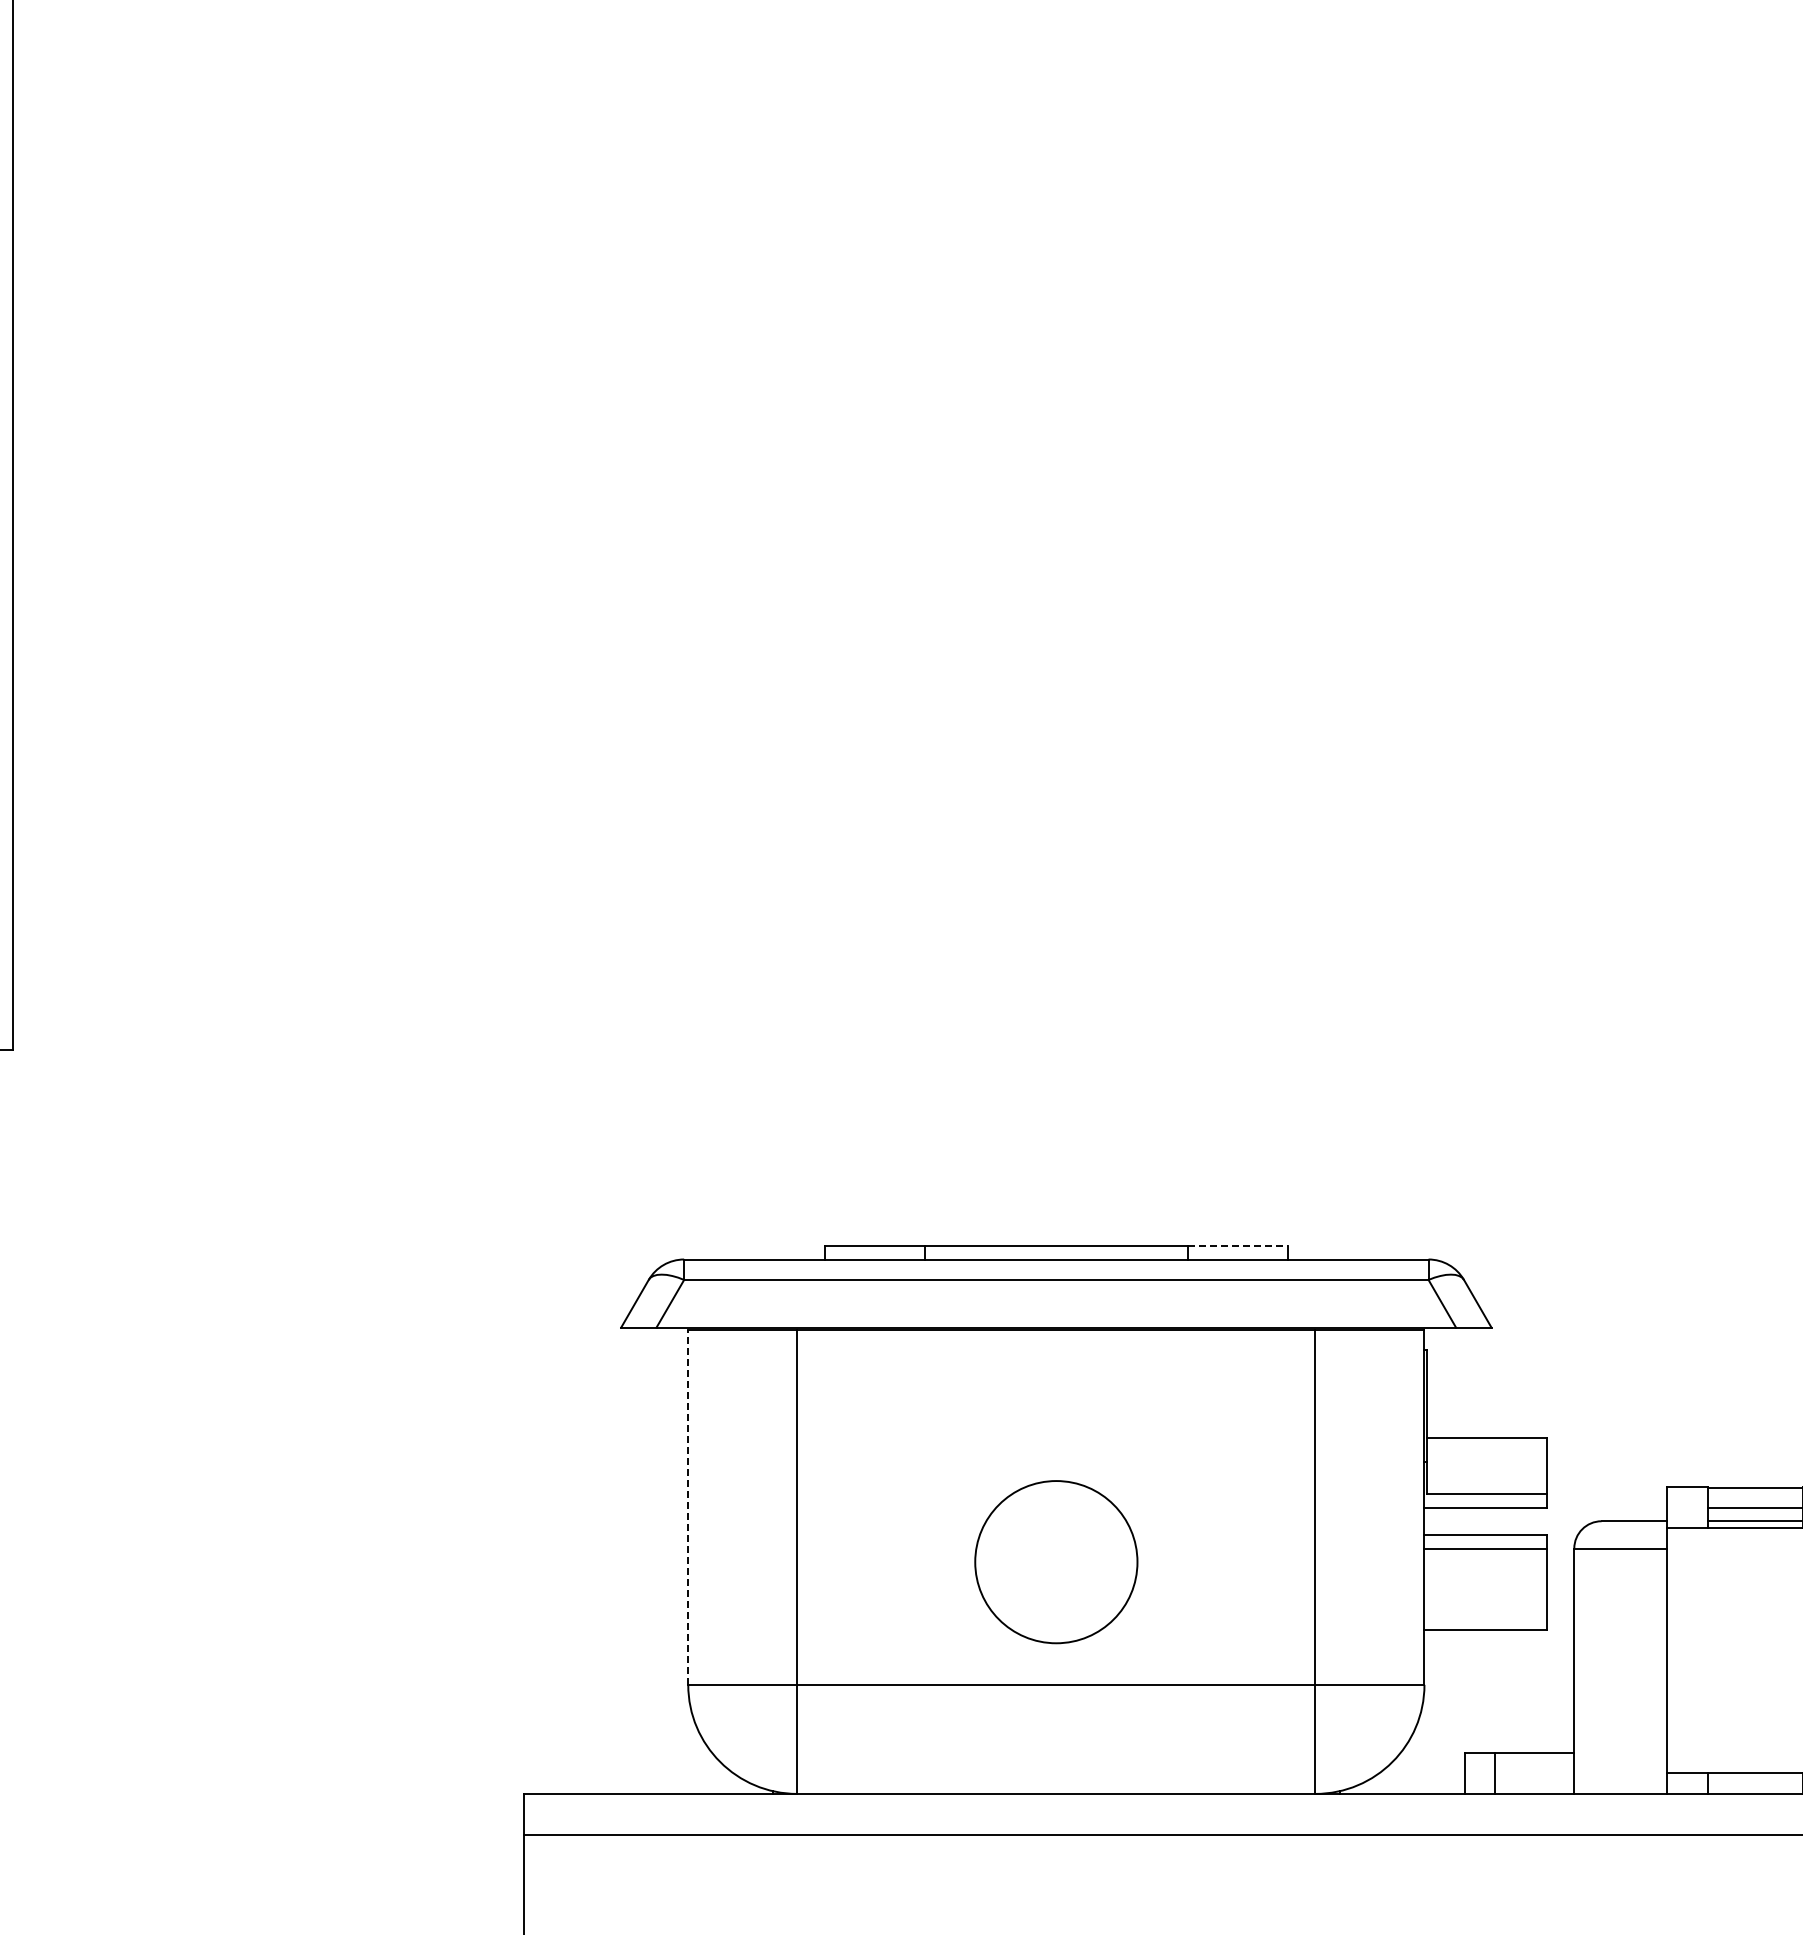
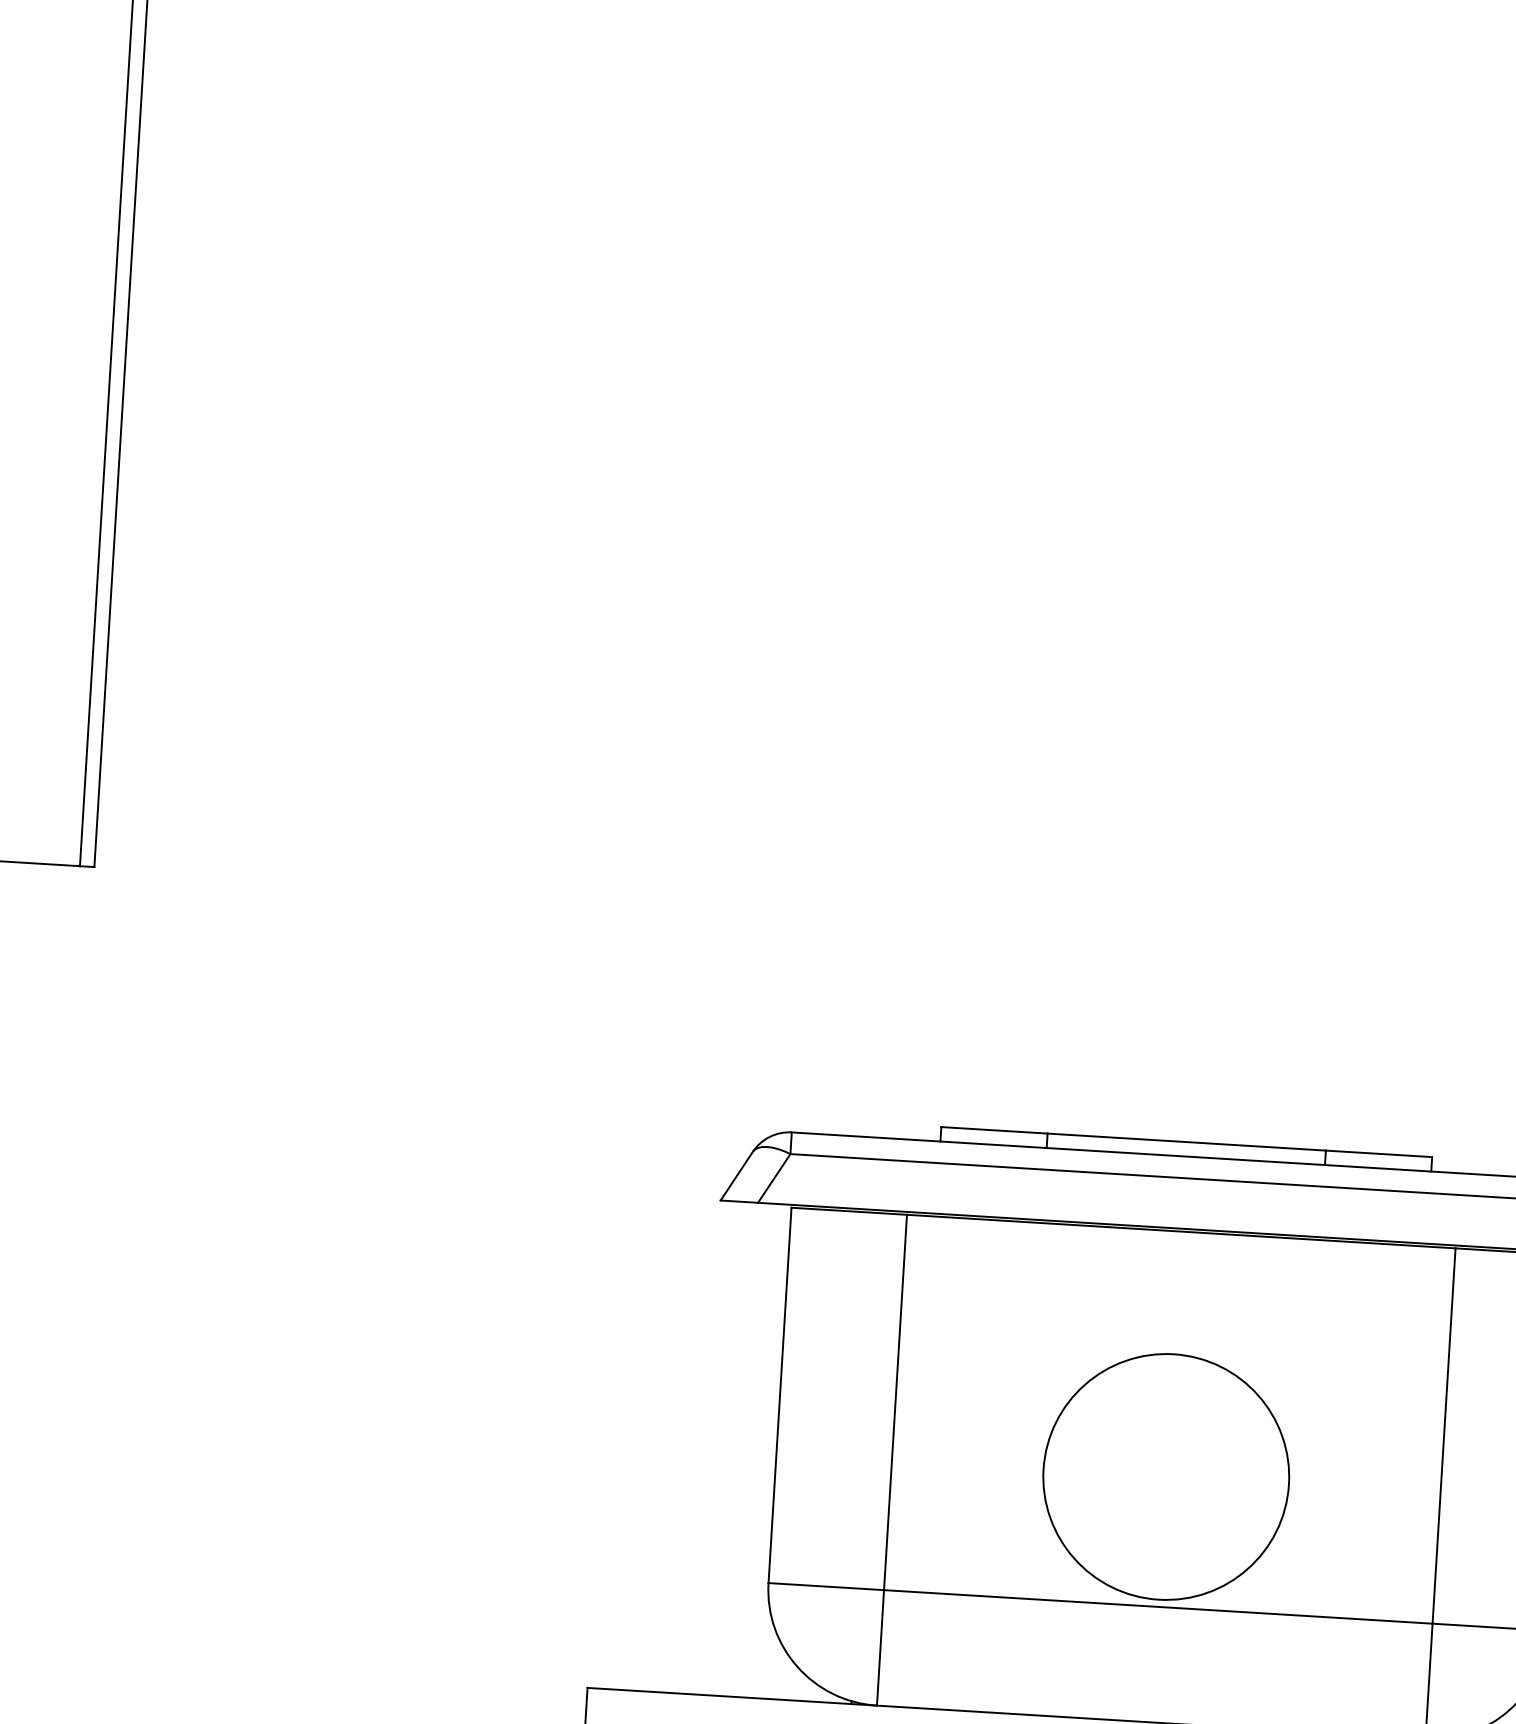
line: (1238, 1245) -> (1379, 1153), dashed -> solid
line: (688, 1507) -> (780, 1395), dashed -> solid
circle: (1056, 1562) -> (1166, 1477), size x1.43

